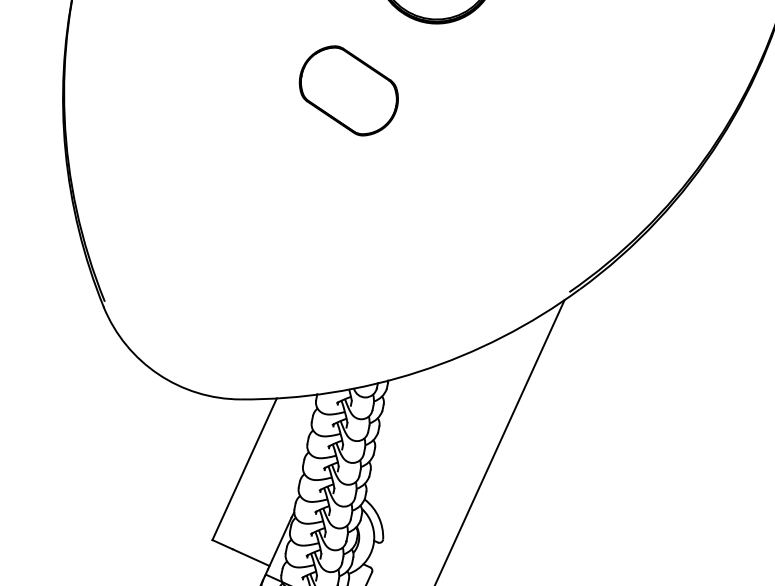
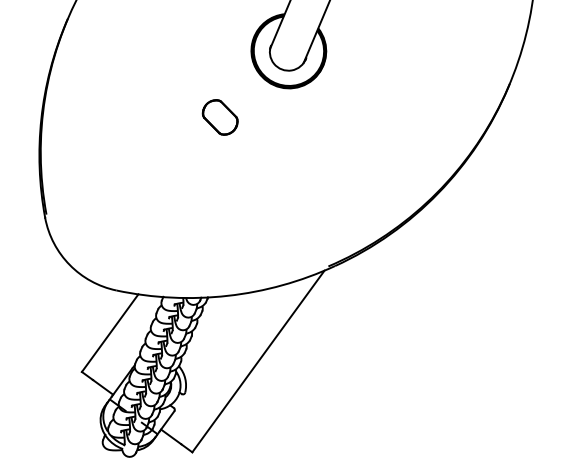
part: (349, 90) -> (220, 117), size x0.6

